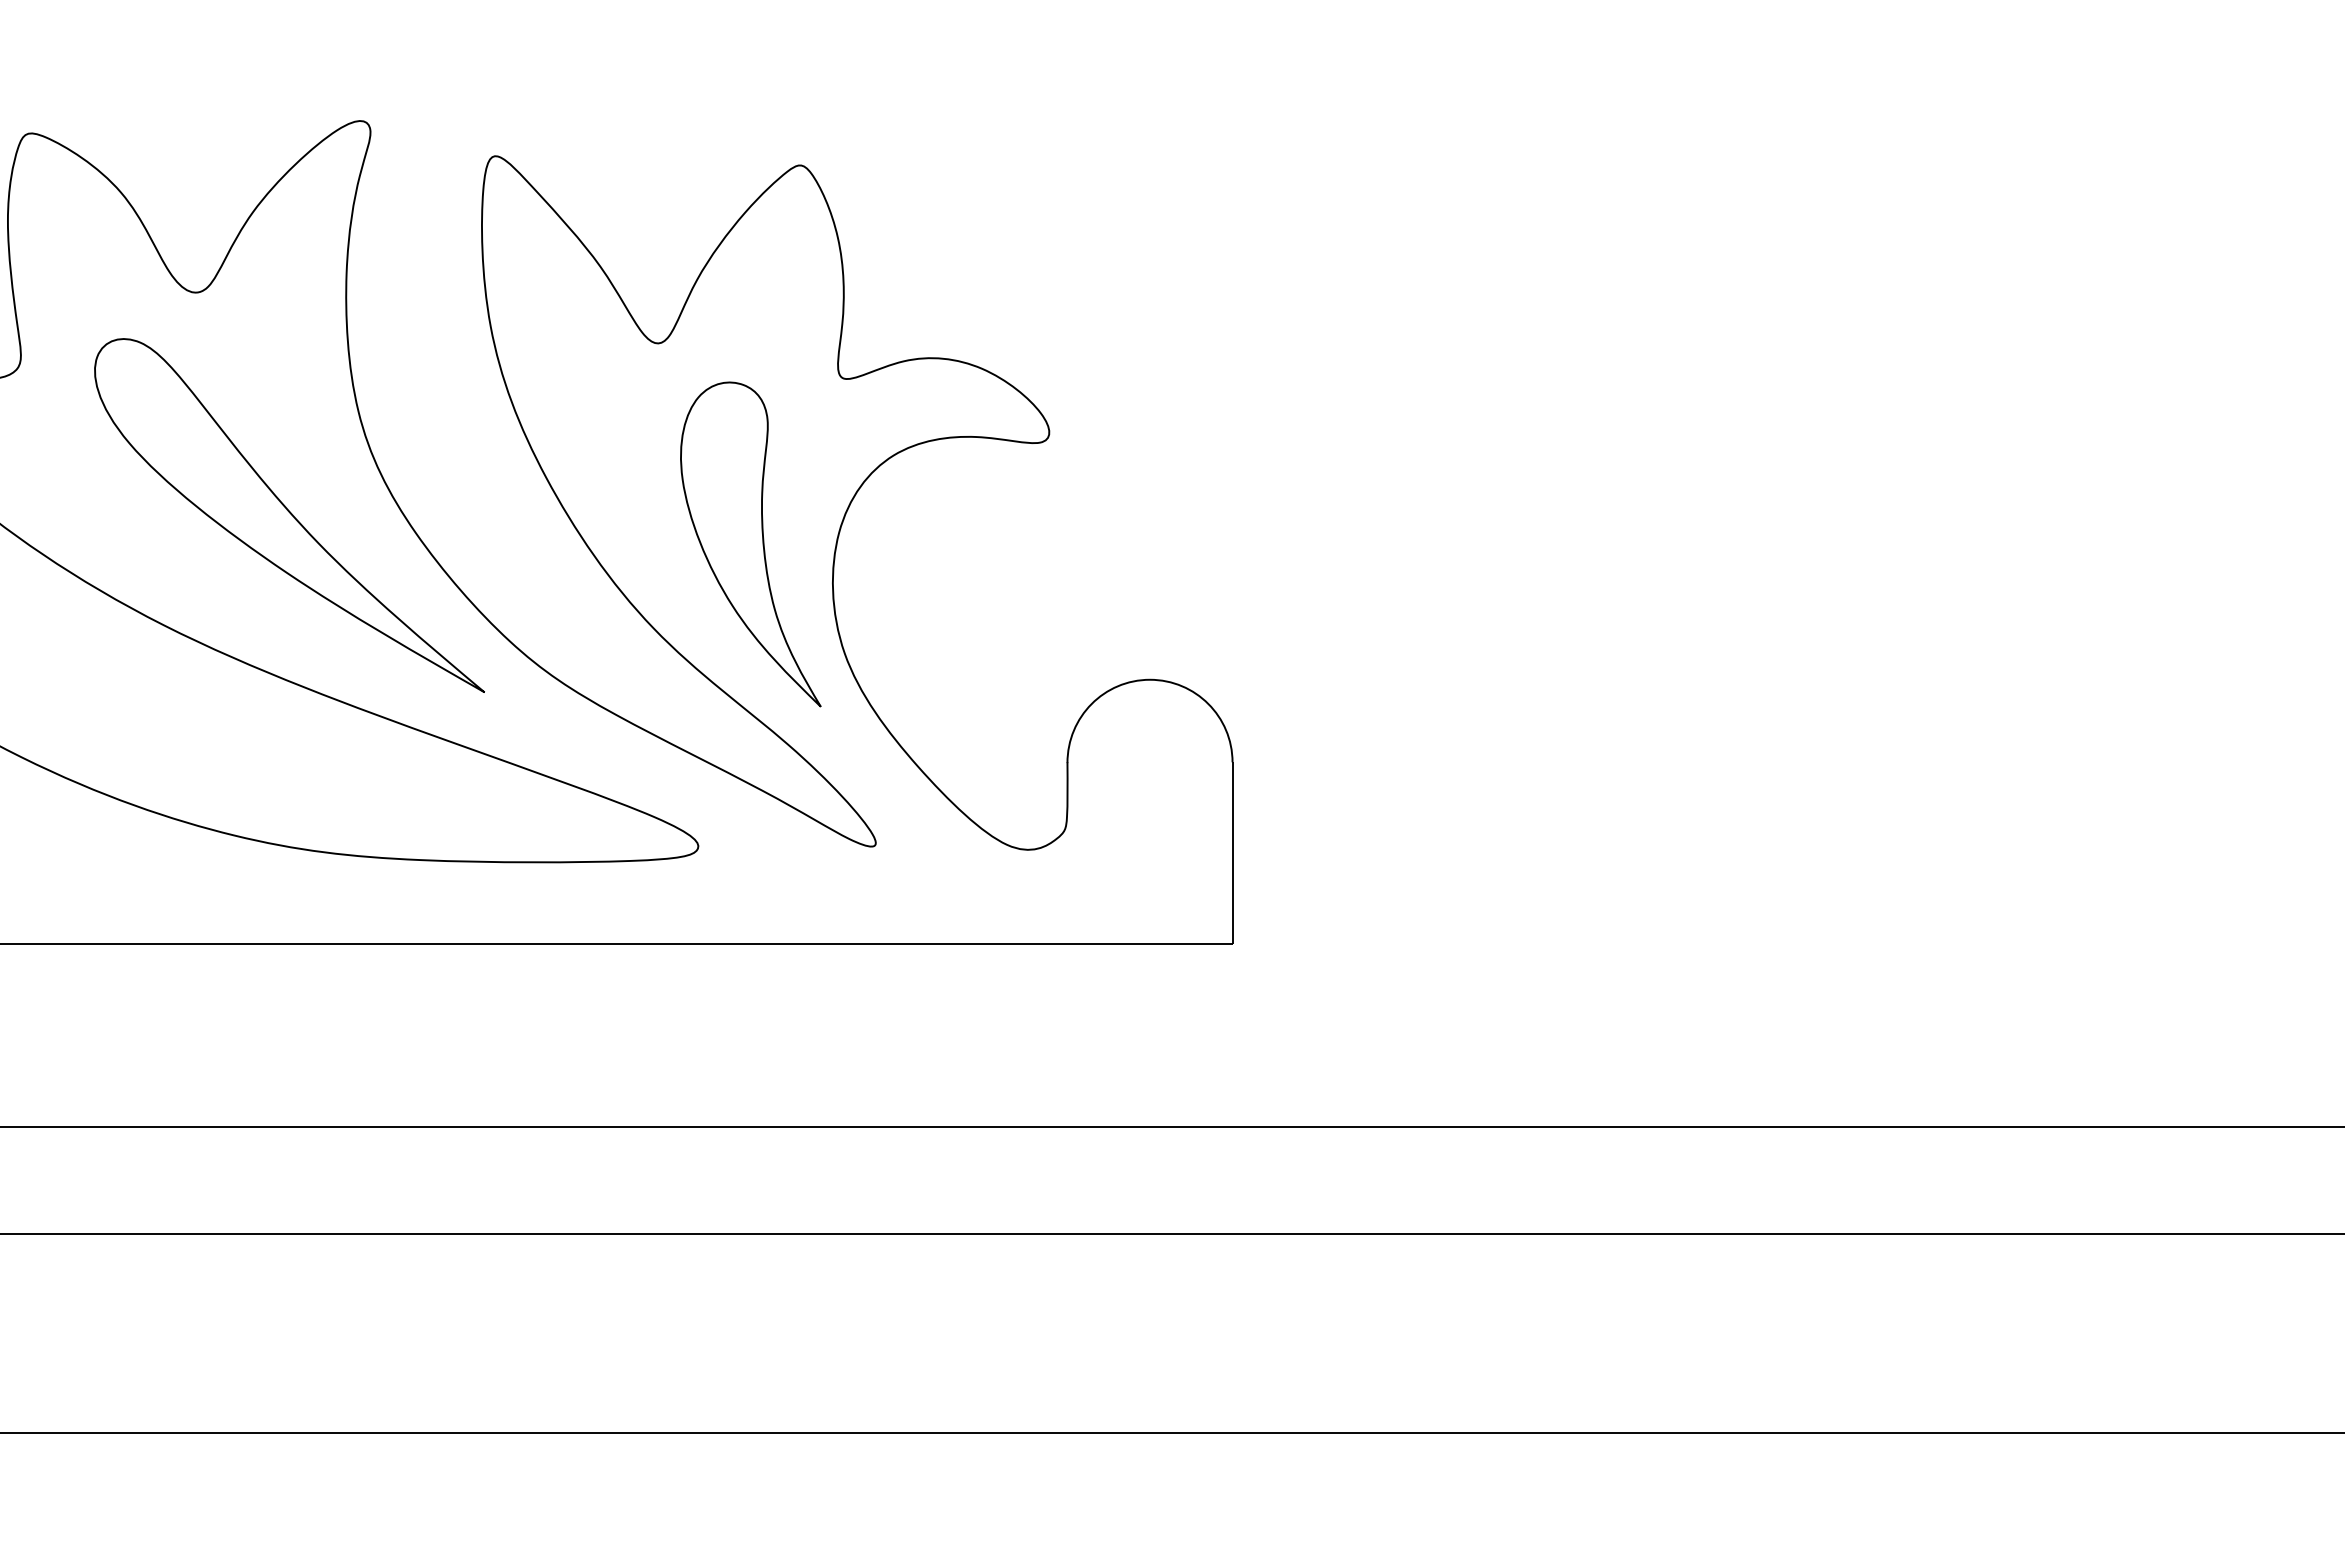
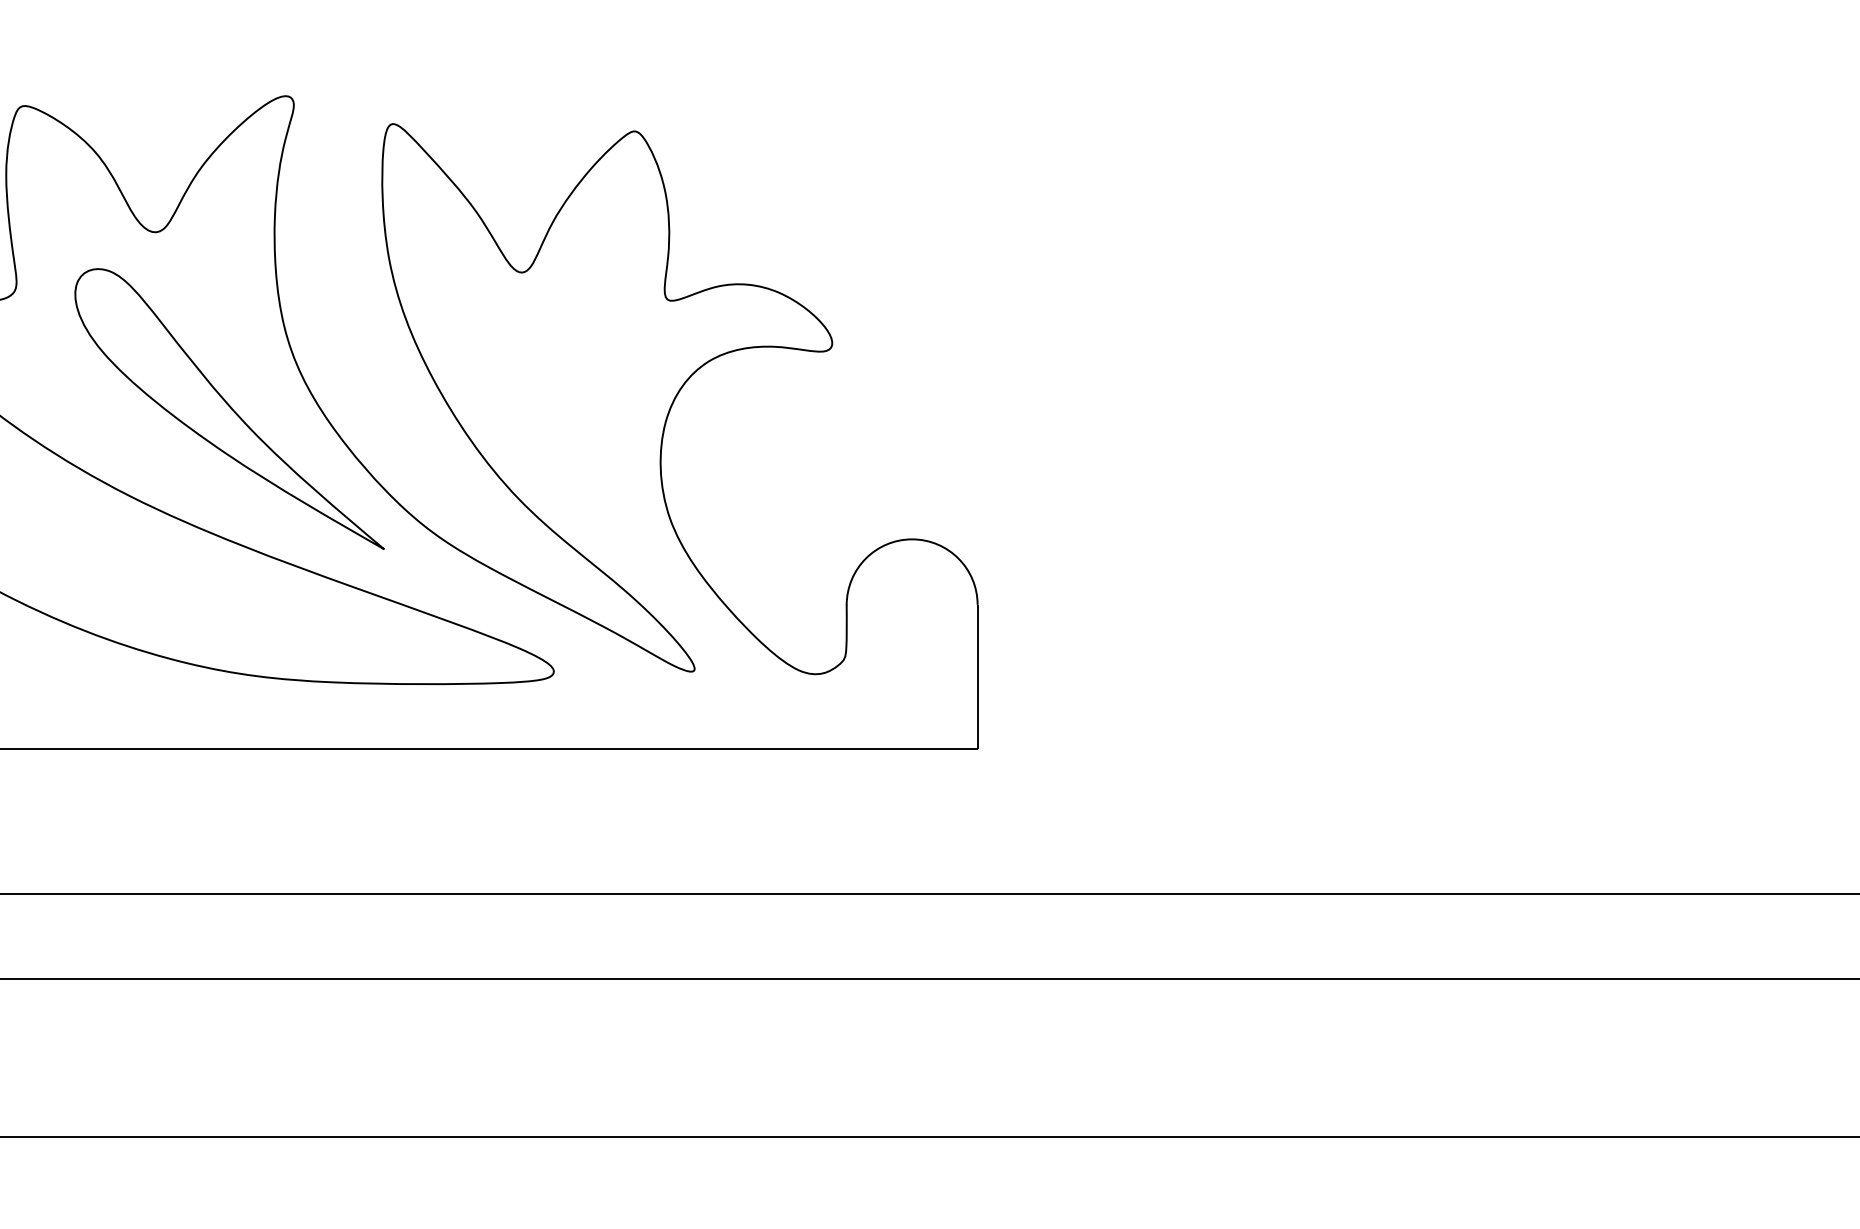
part: (750, 544) -> (595, 432), removed

